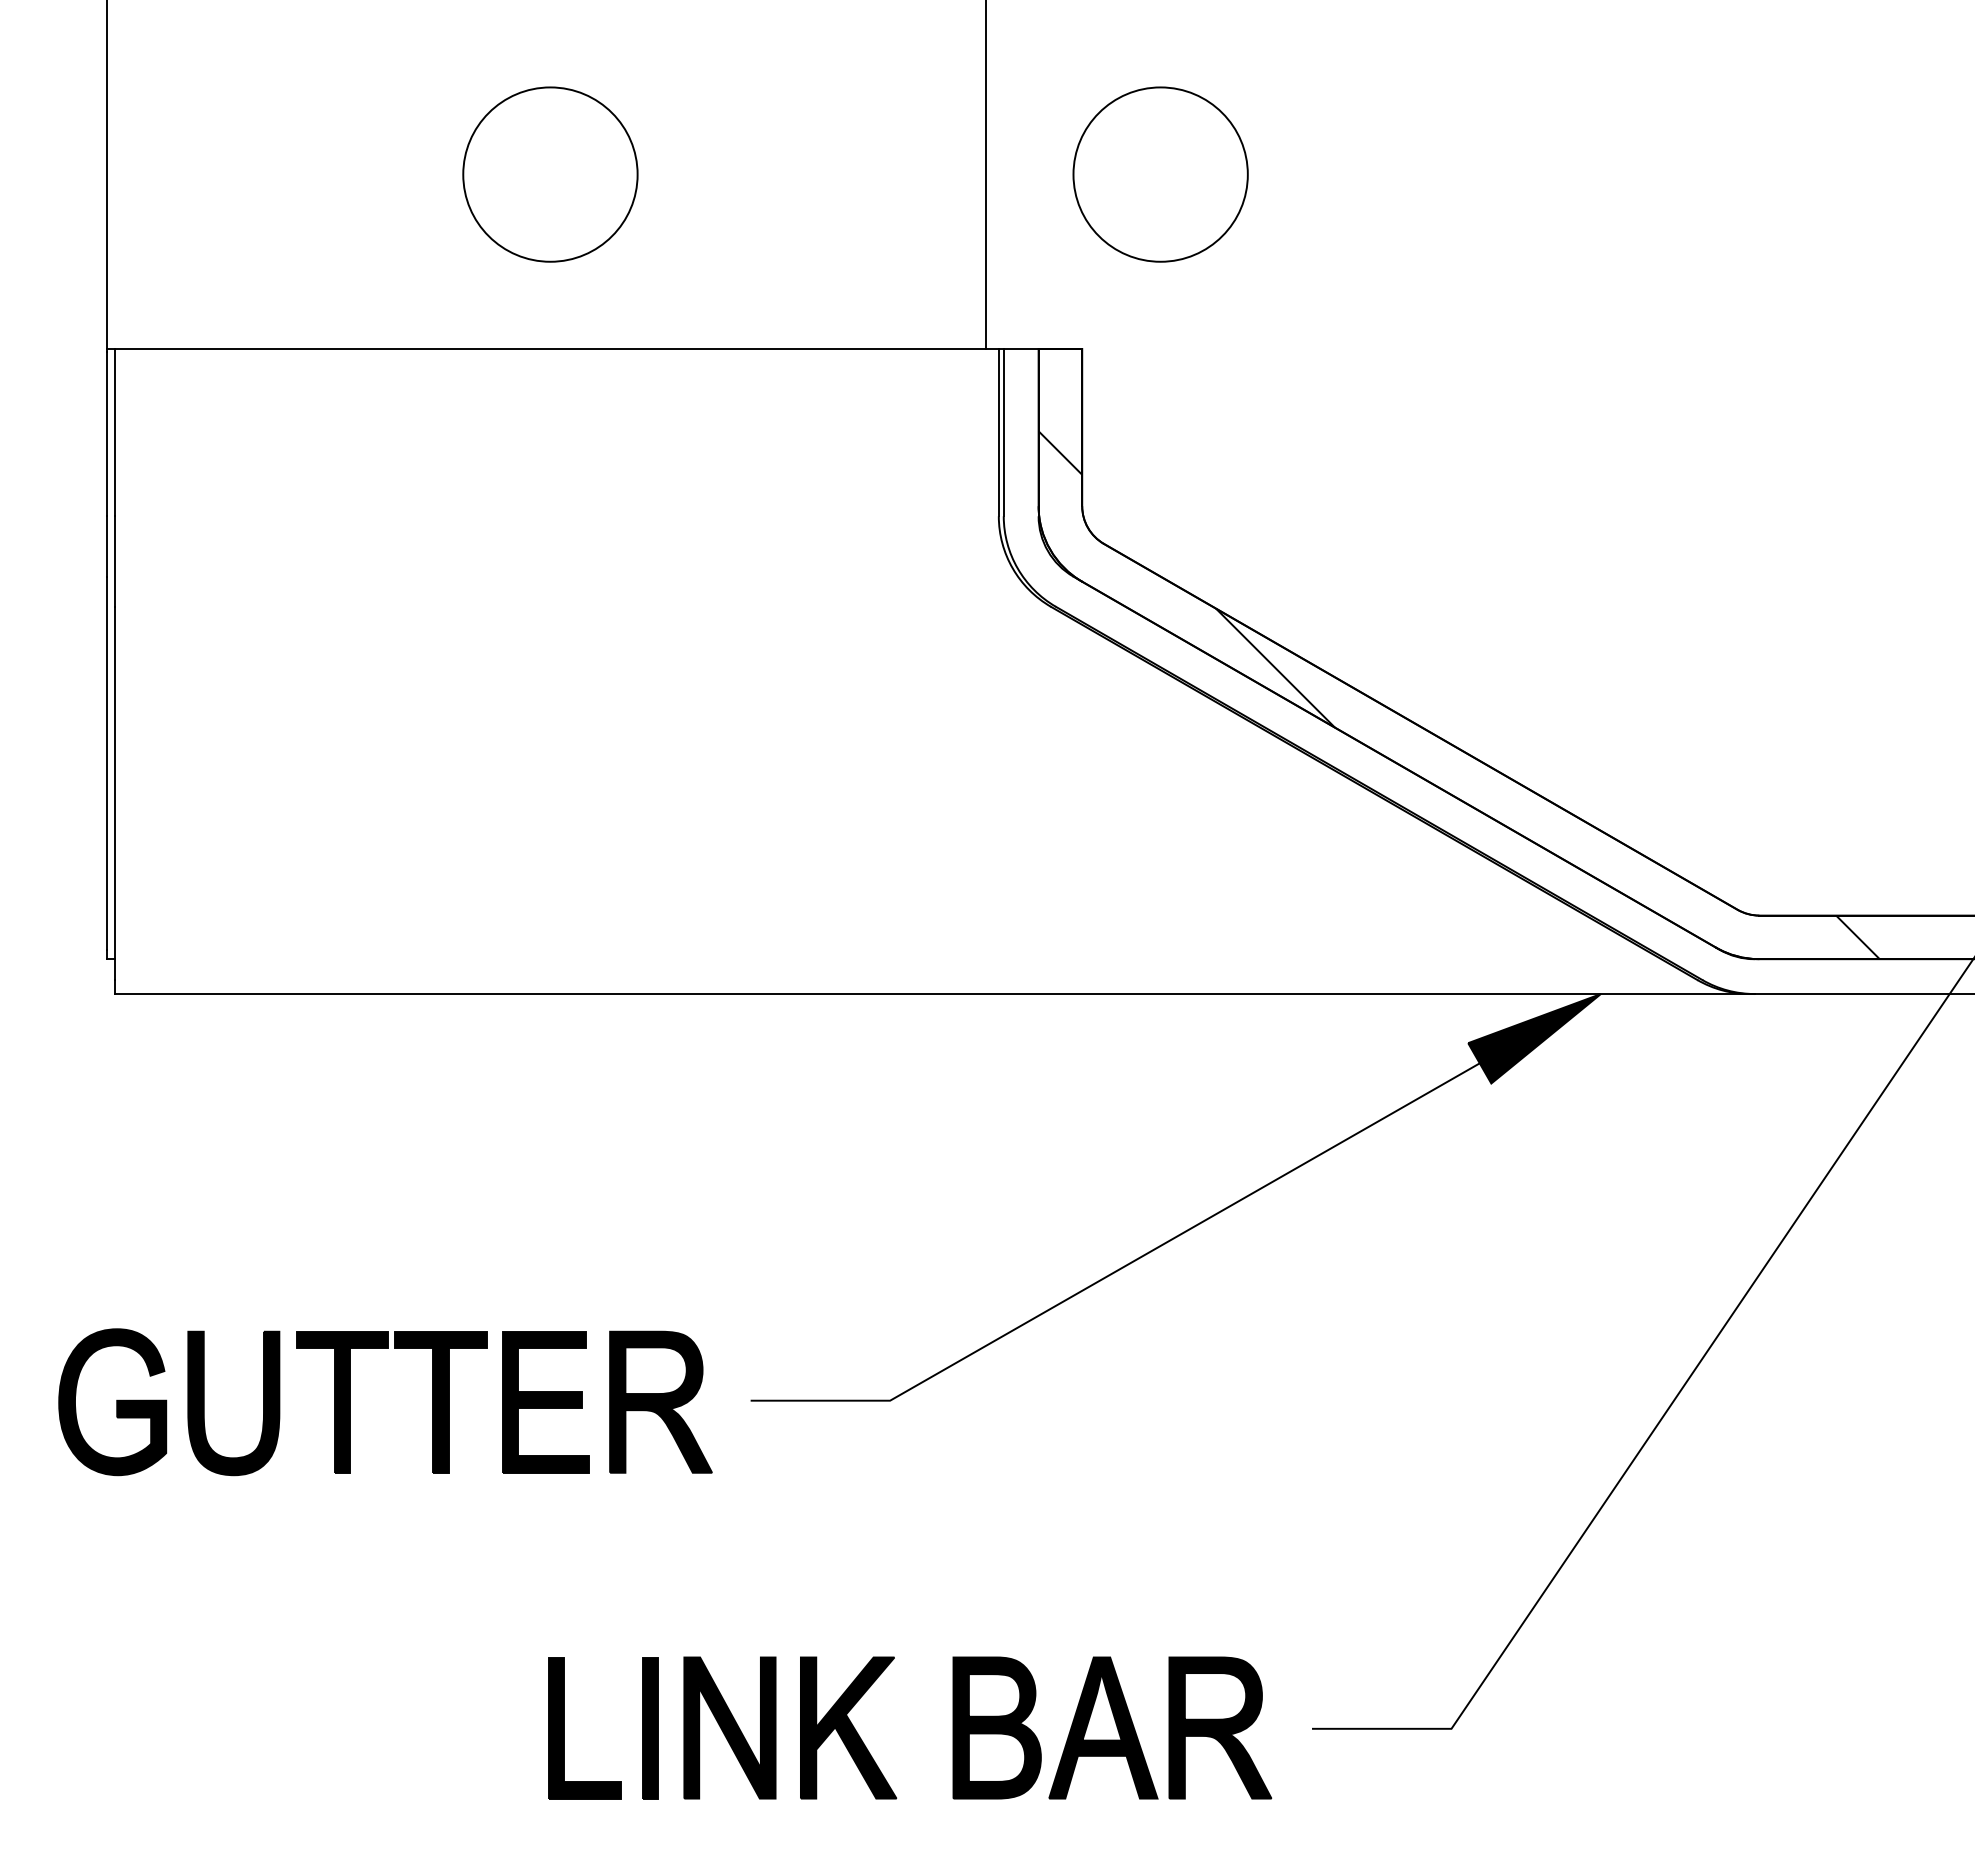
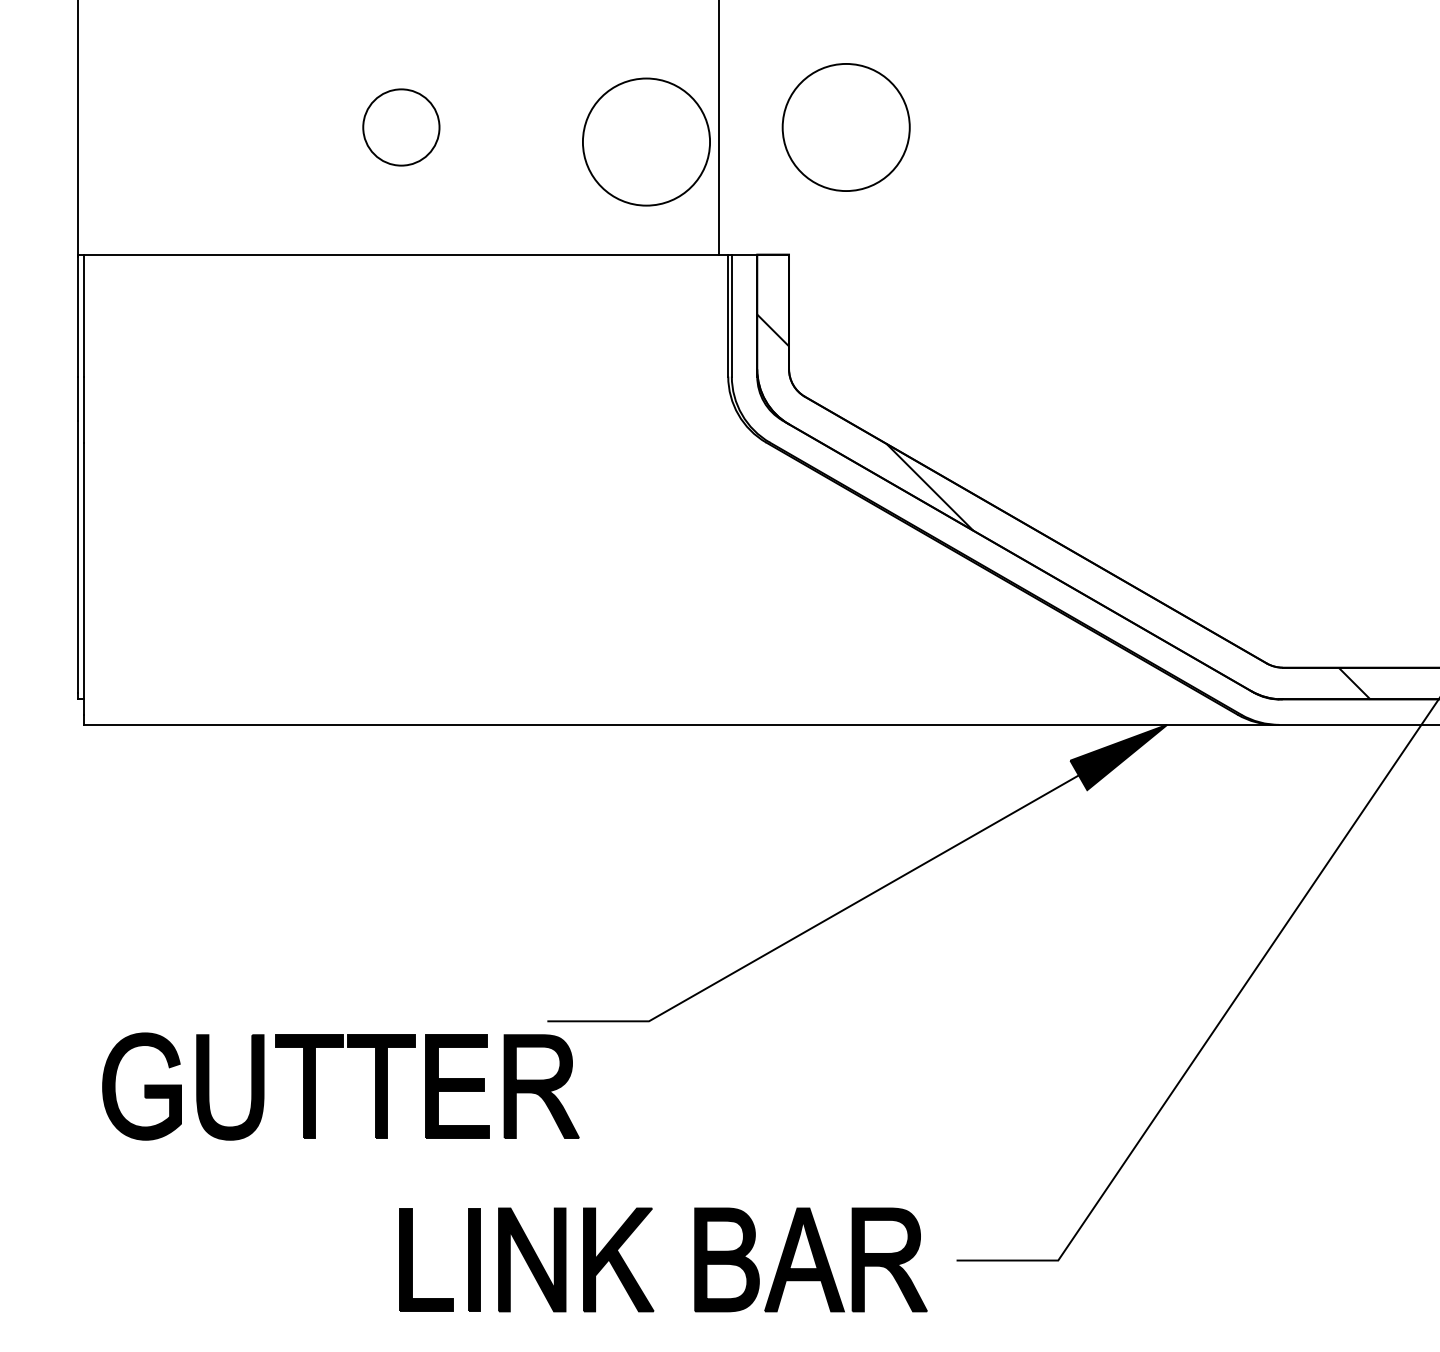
circle: (550, 174) -> (401, 127), size x0.6
circle: (886, 194) -> (646, 142), added
part: (350, 1402) -> (315, 1086), moved

